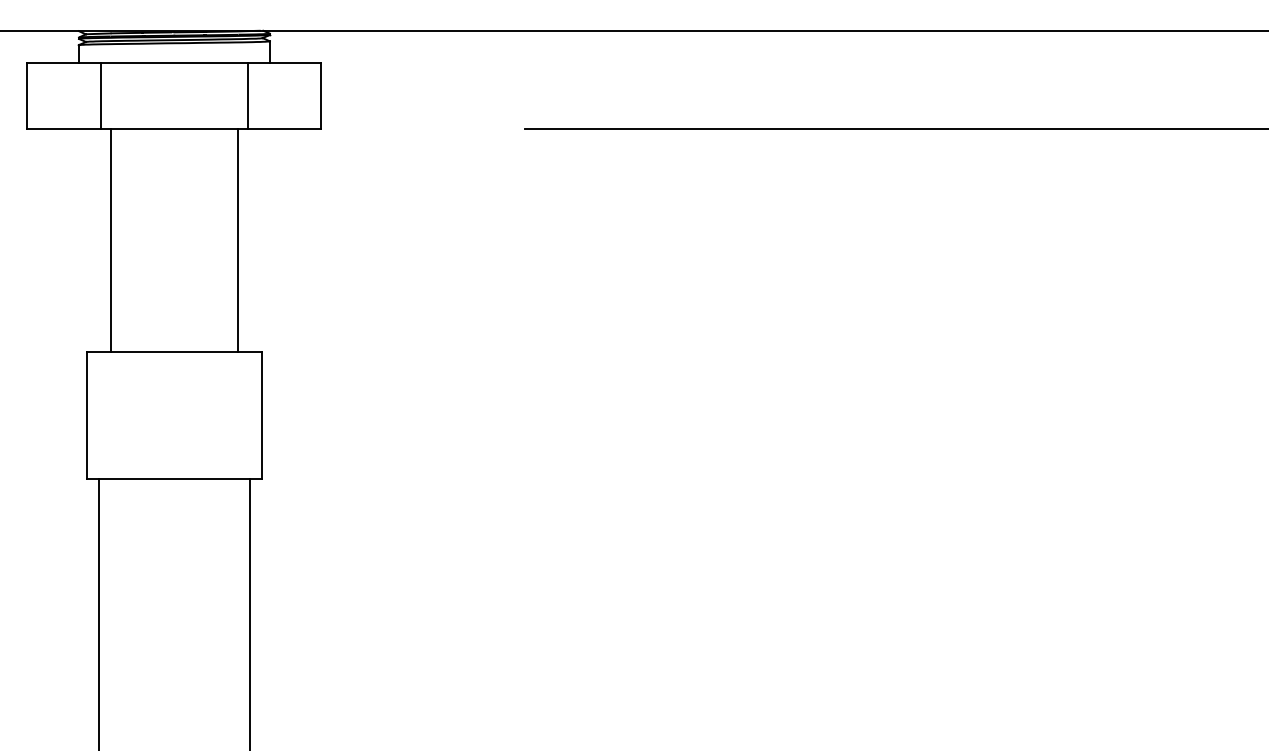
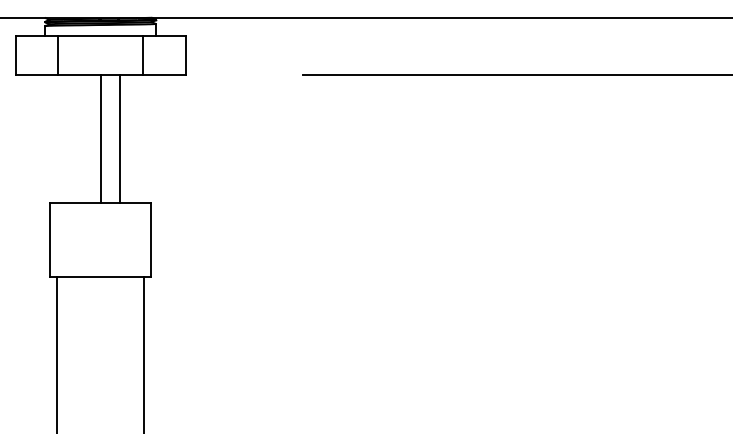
line: (110, 239) -> (100, 138), moved
line: (238, 239) -> (120, 138), moved

